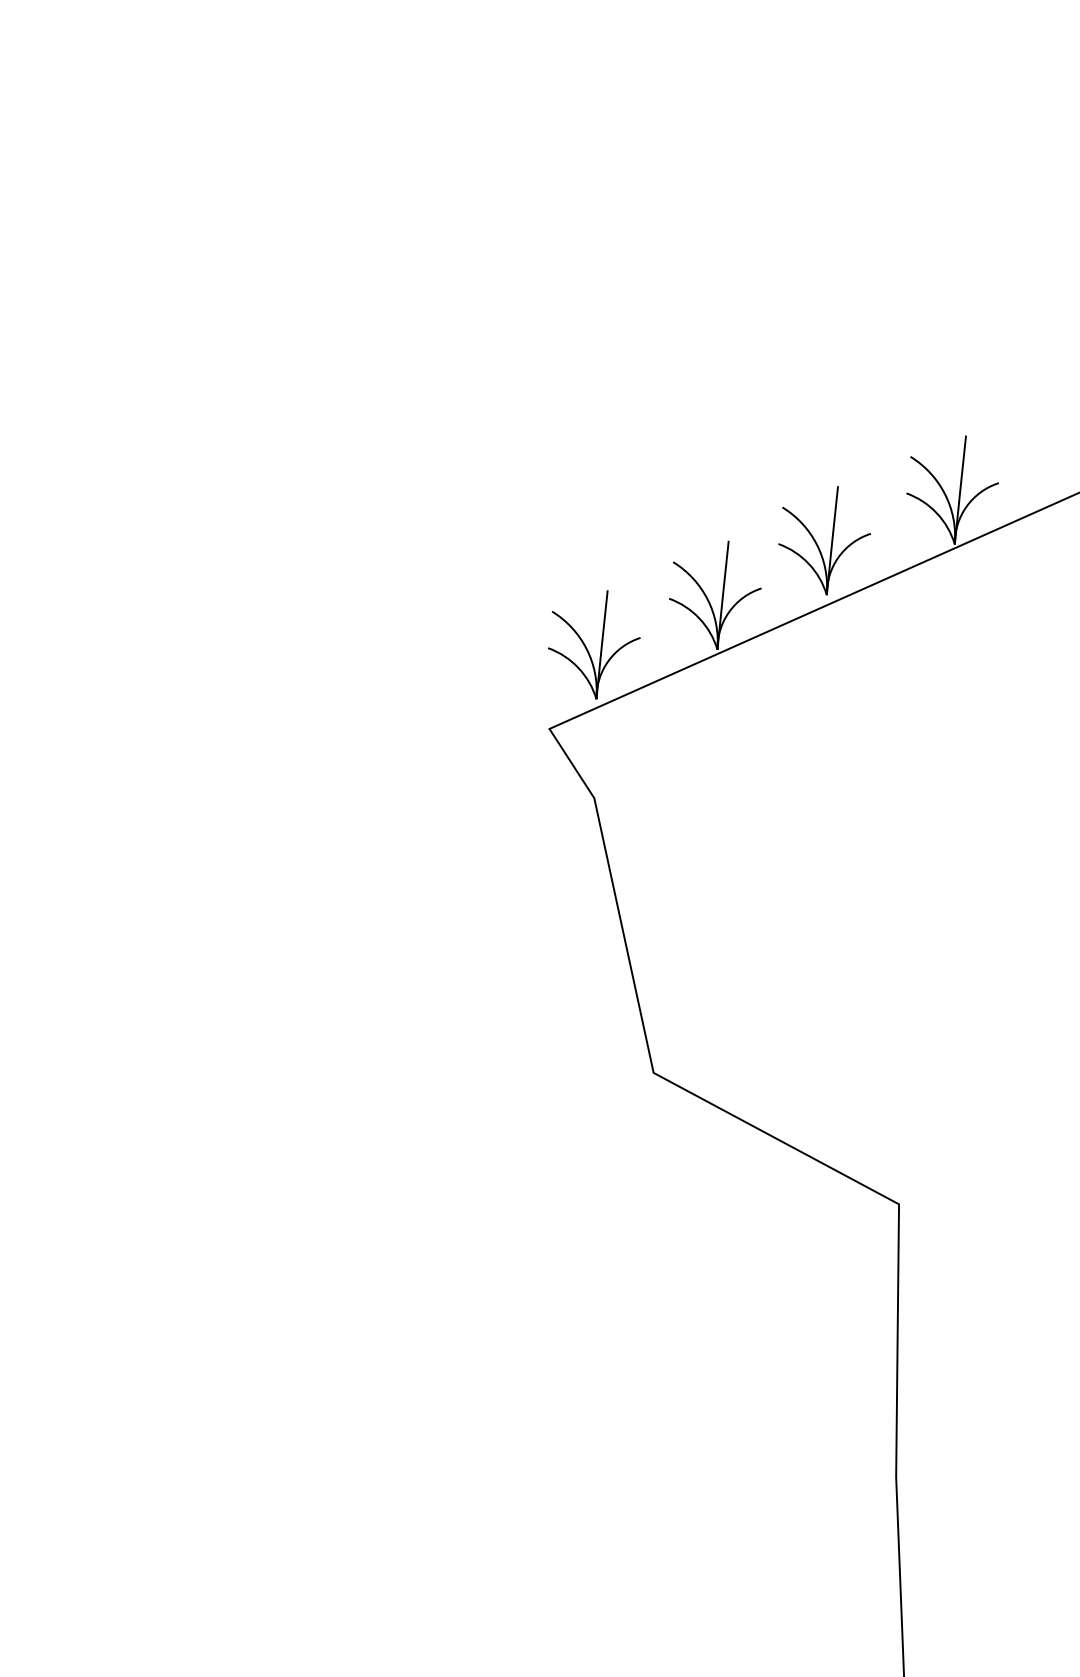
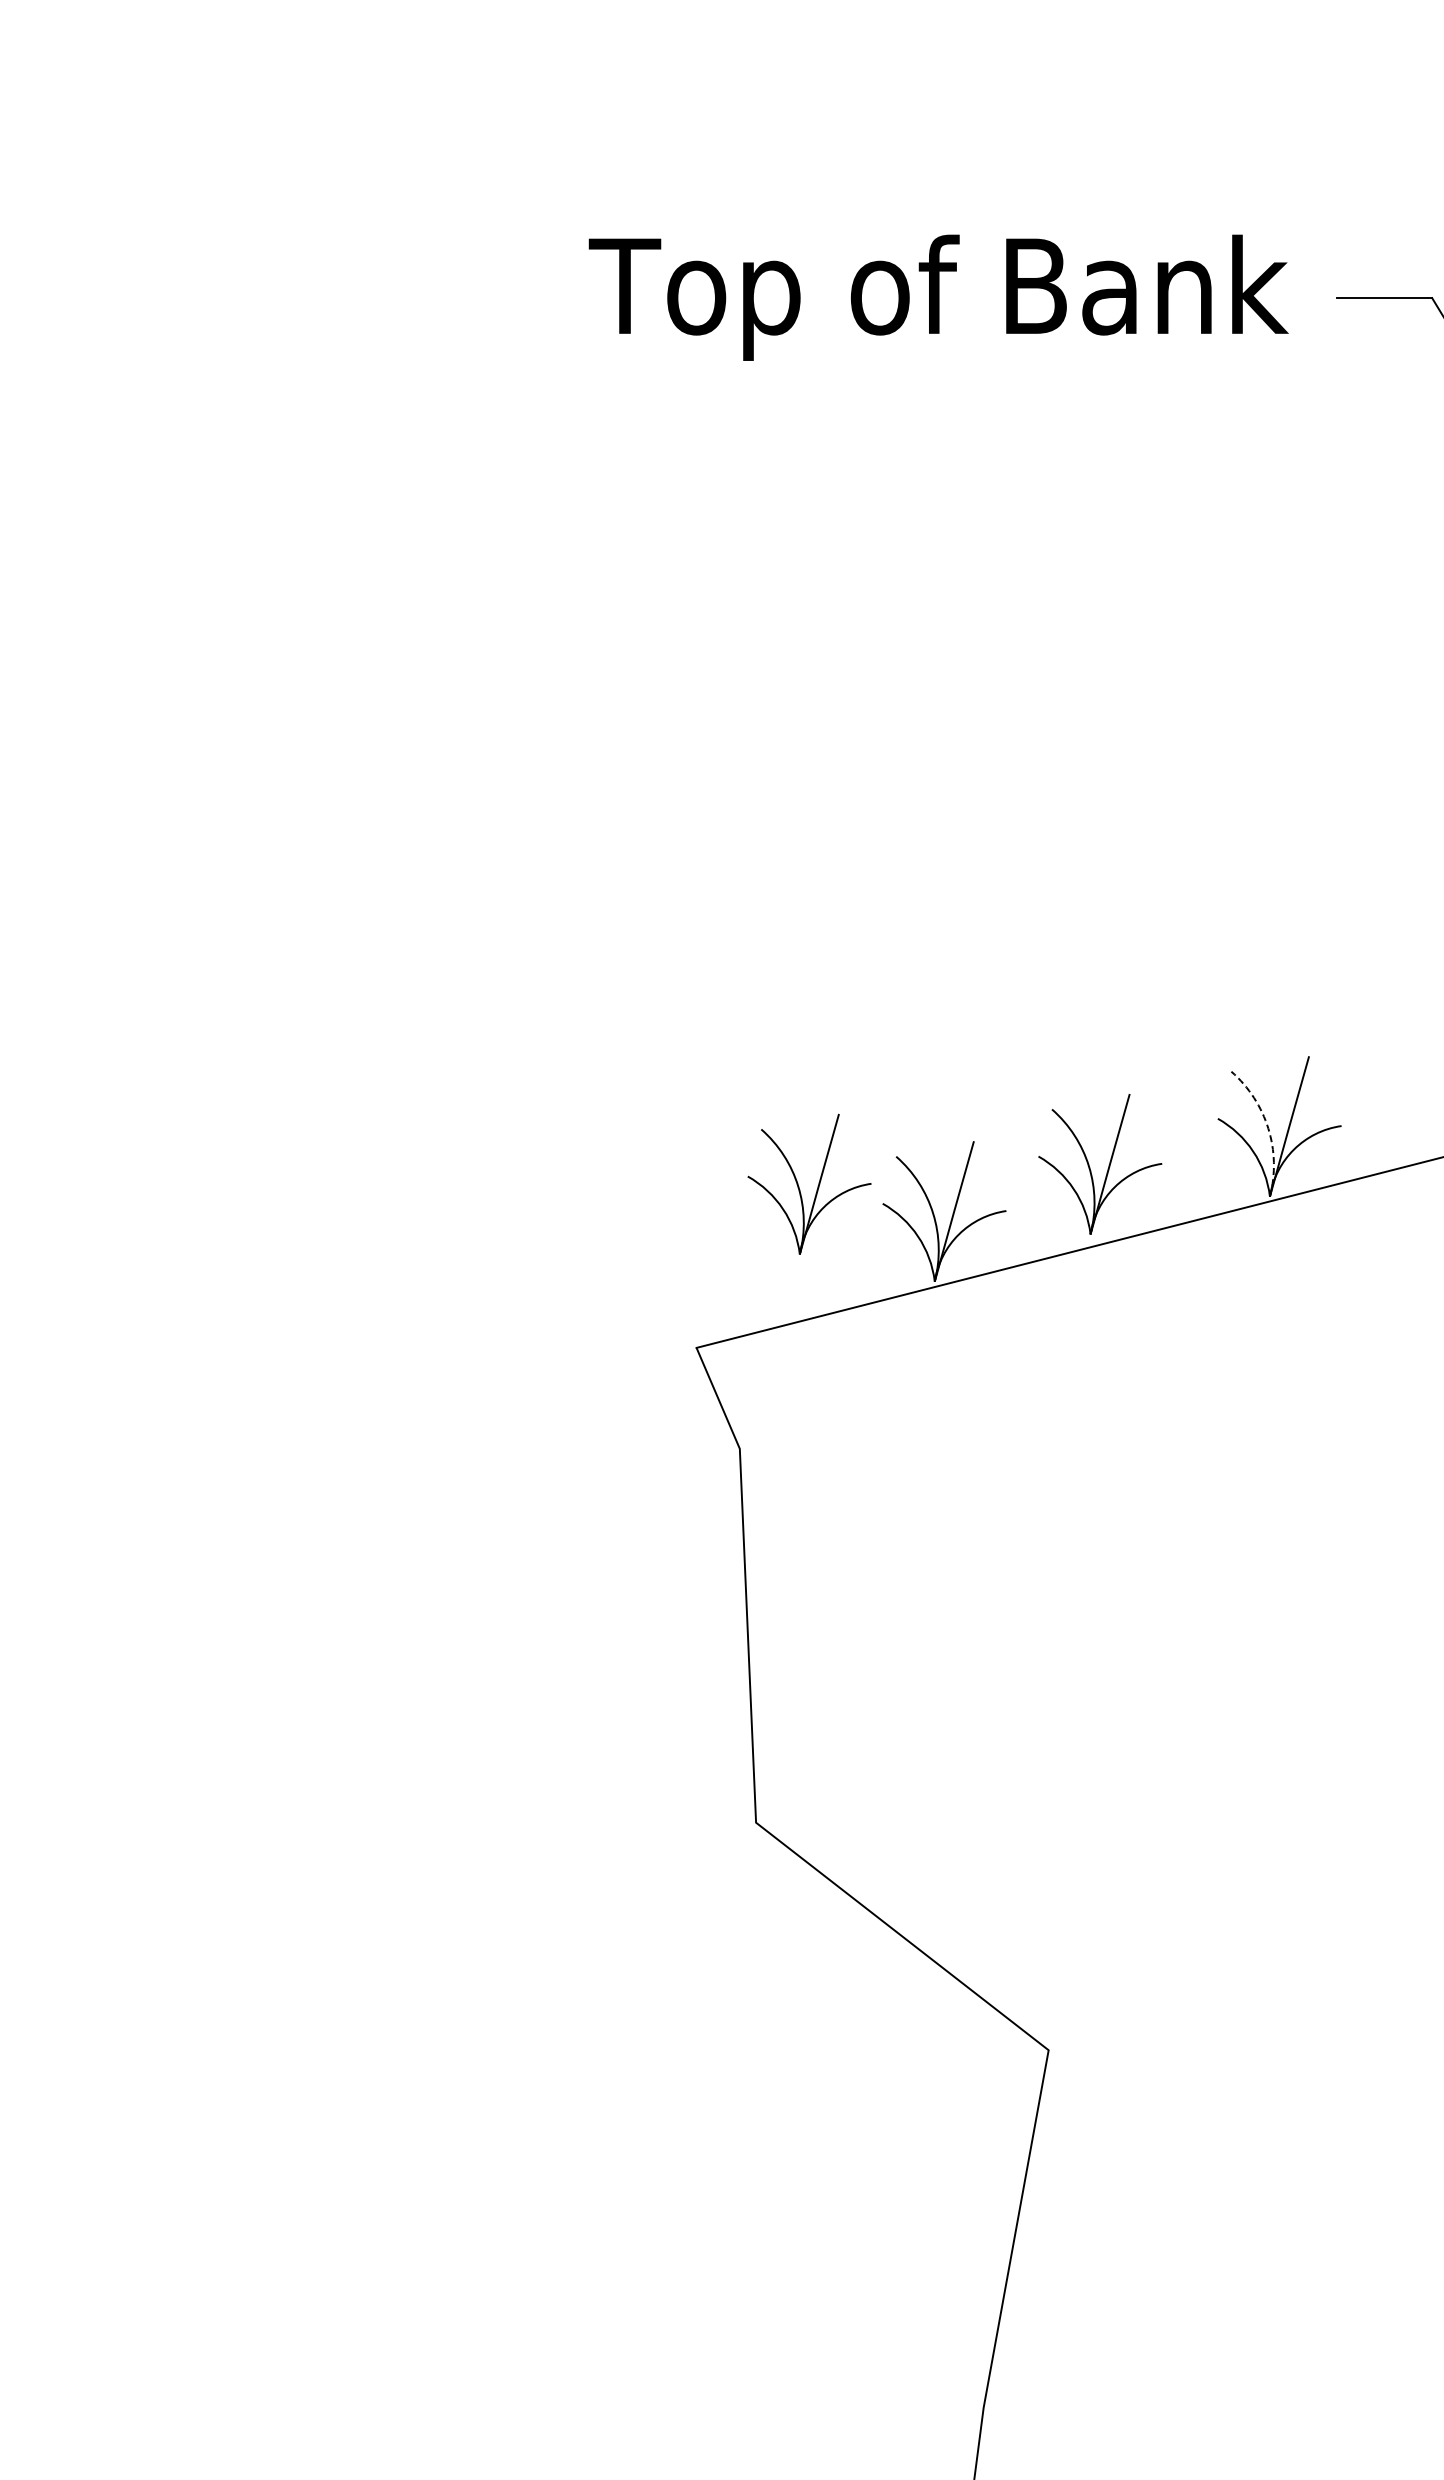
arc: (945, 494) -> (1268, 1128), solid -> dashed
part: (600, 646) -> (817, 1186), moved

